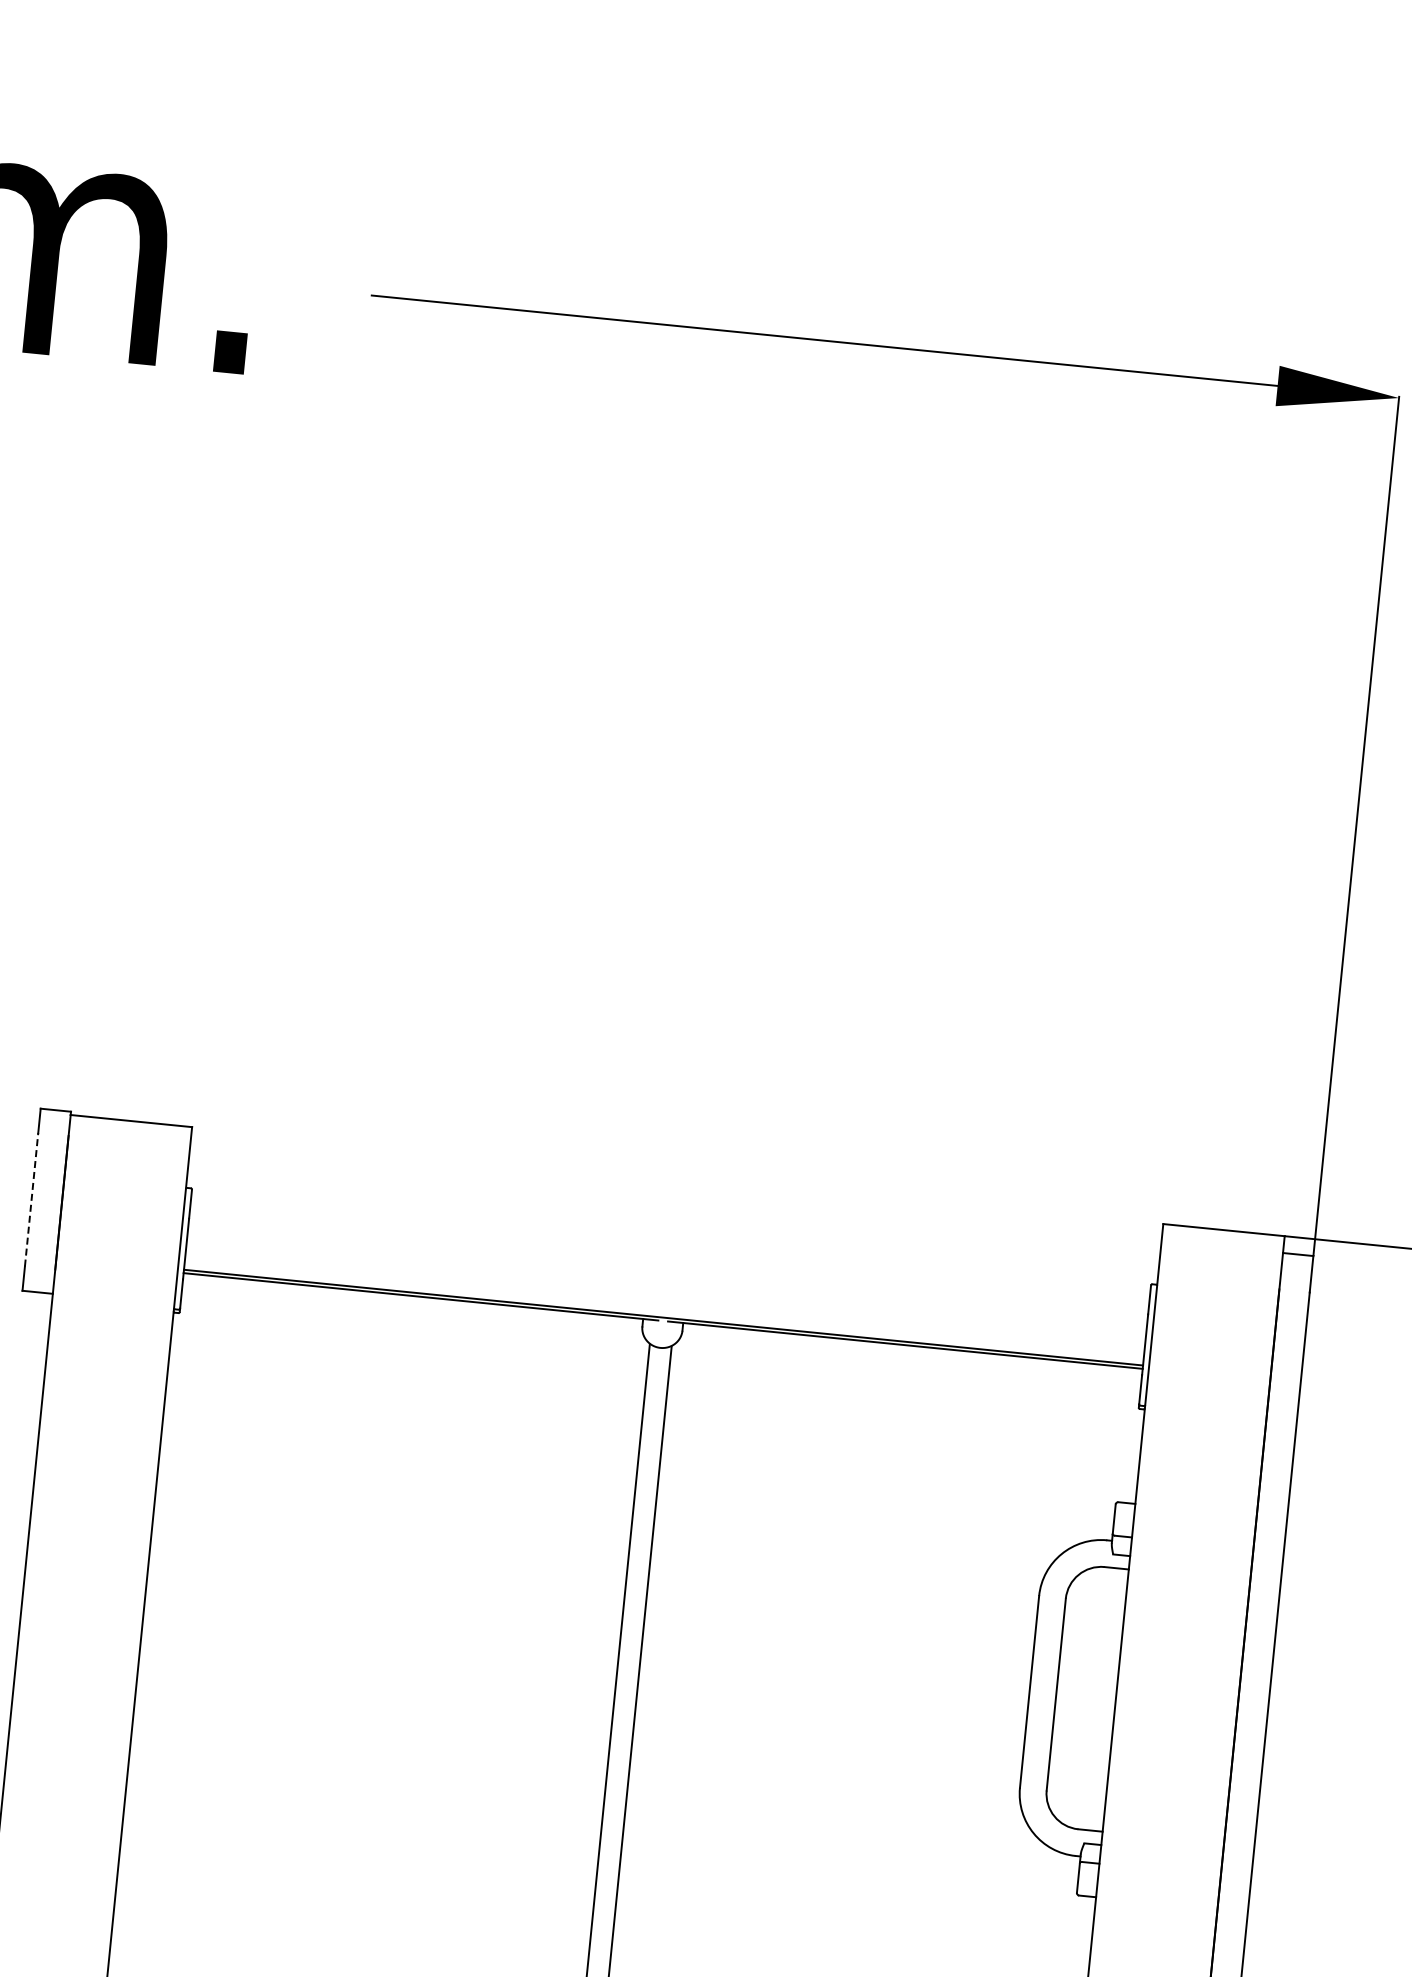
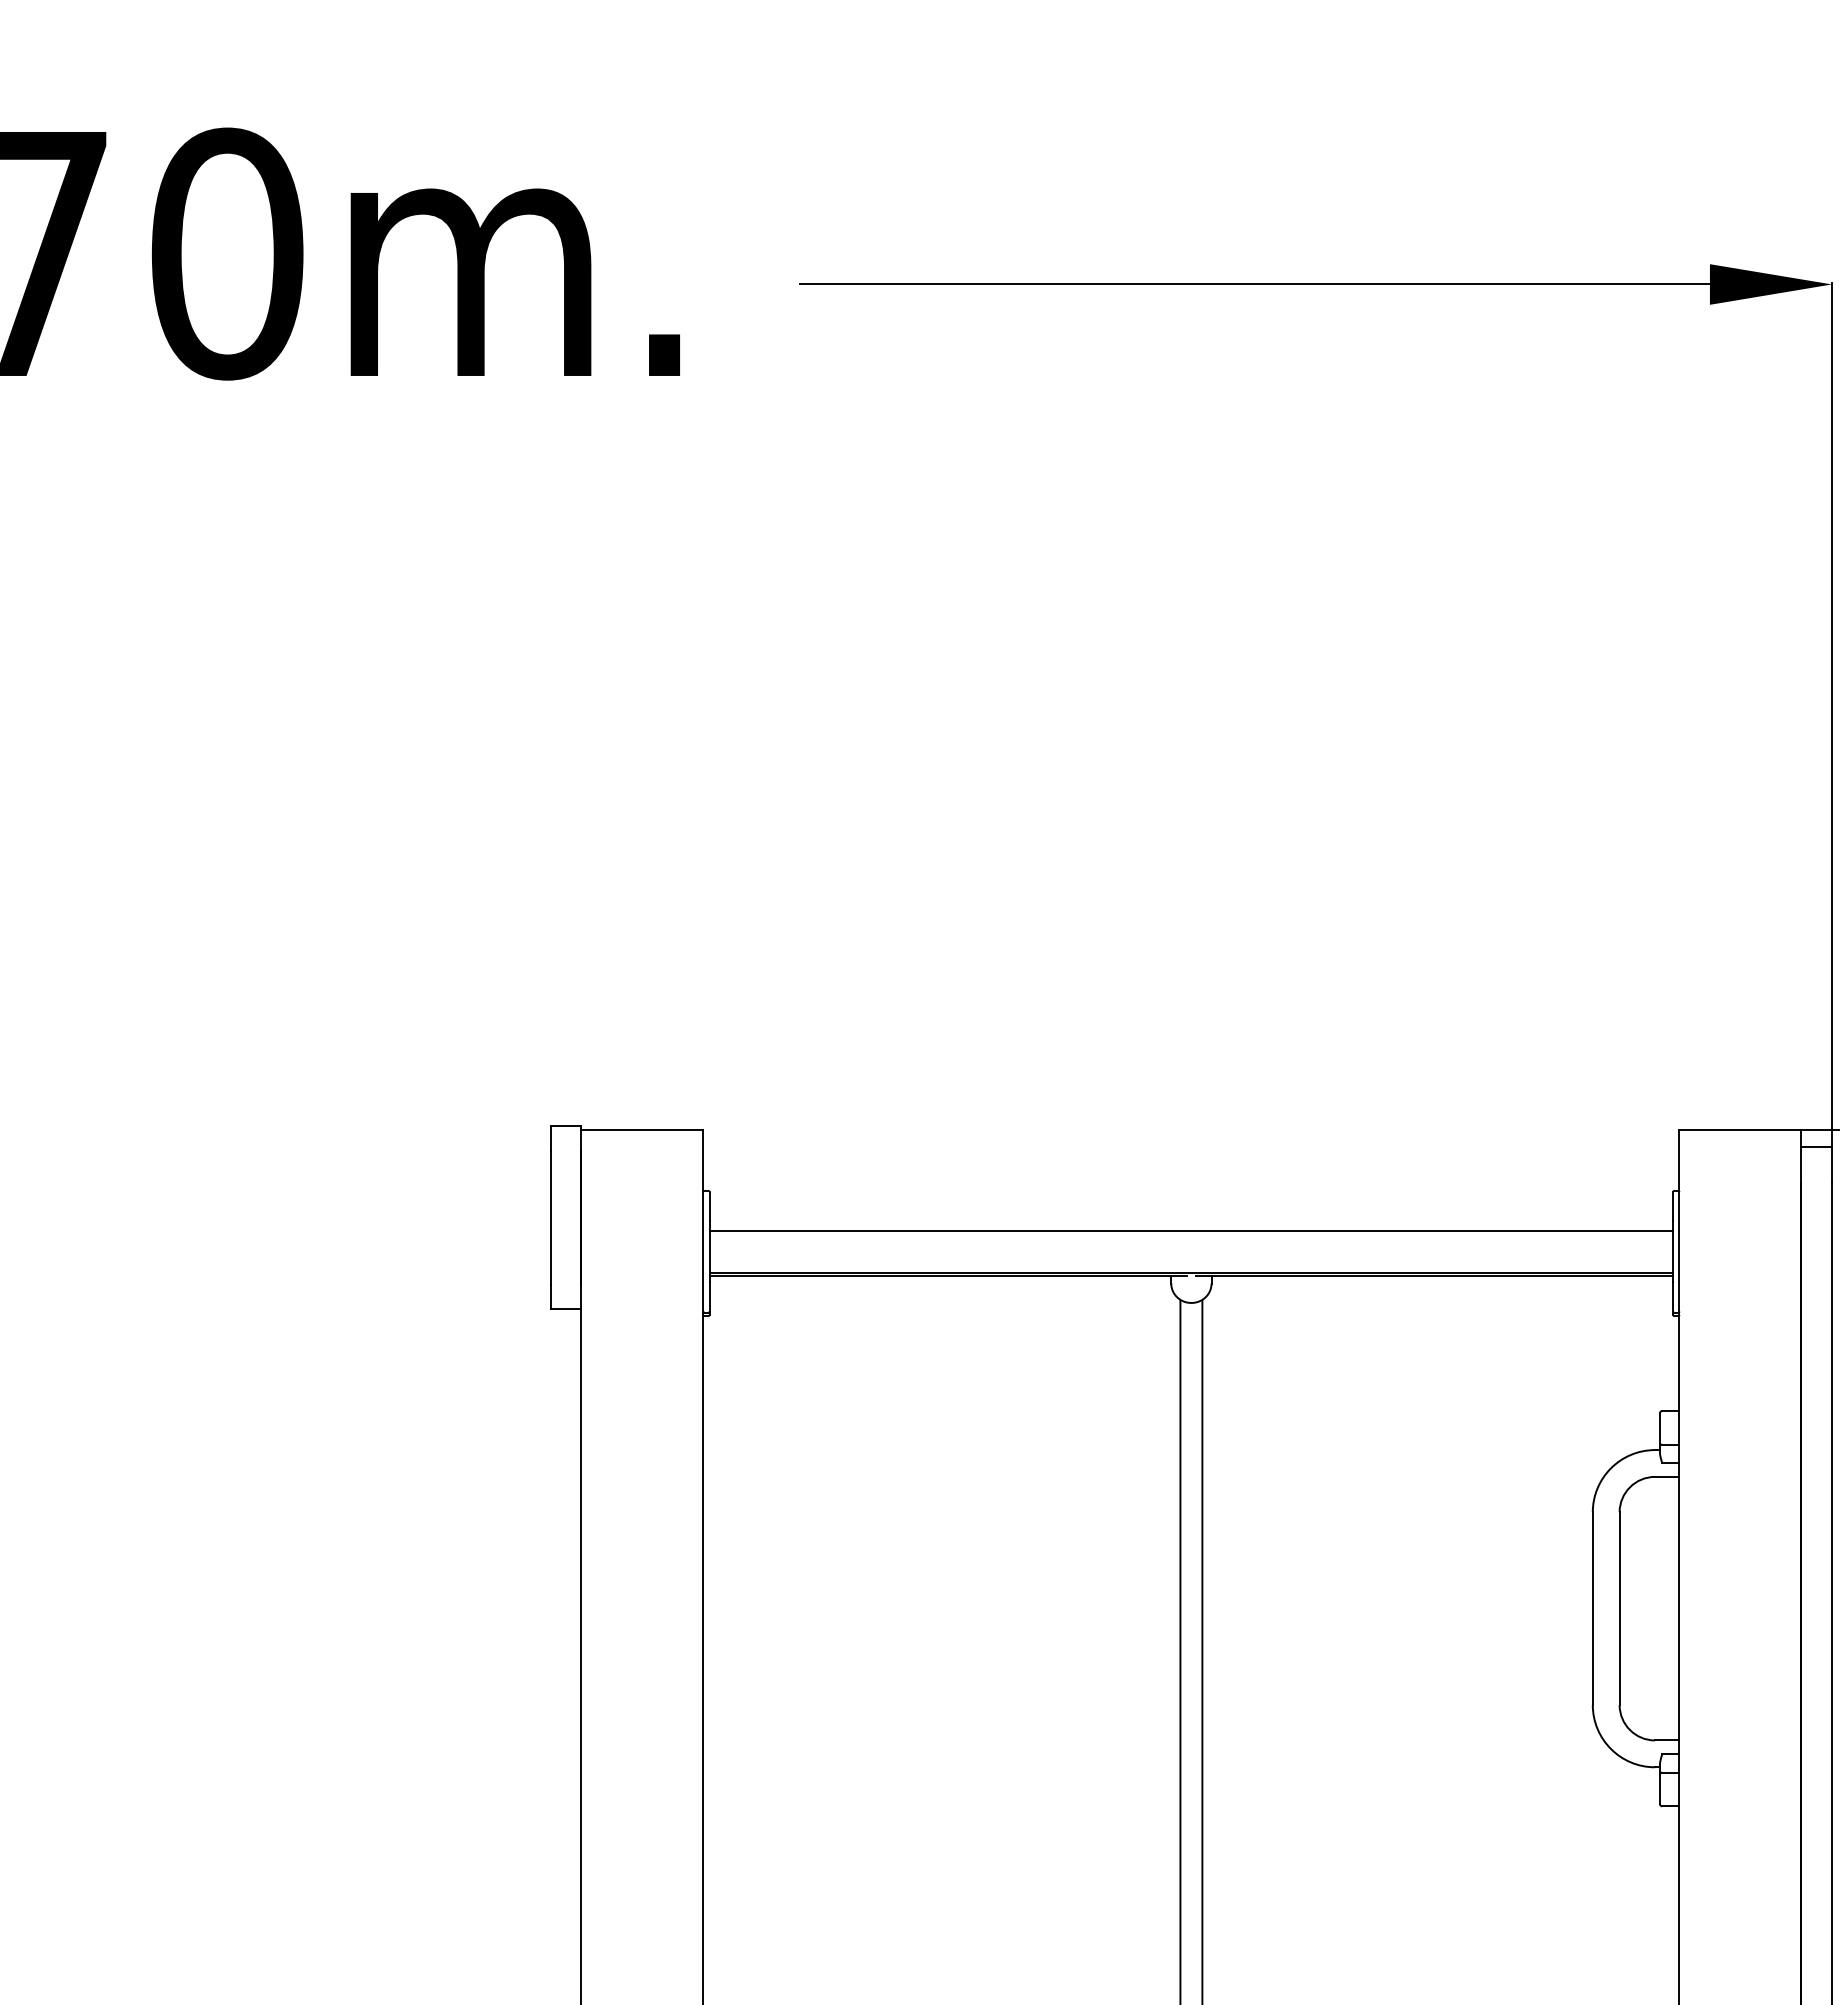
line: (31, 1199) -> (550, 1217), dashed -> solid
line: (667, 1276) -> (1191, 1231), added

